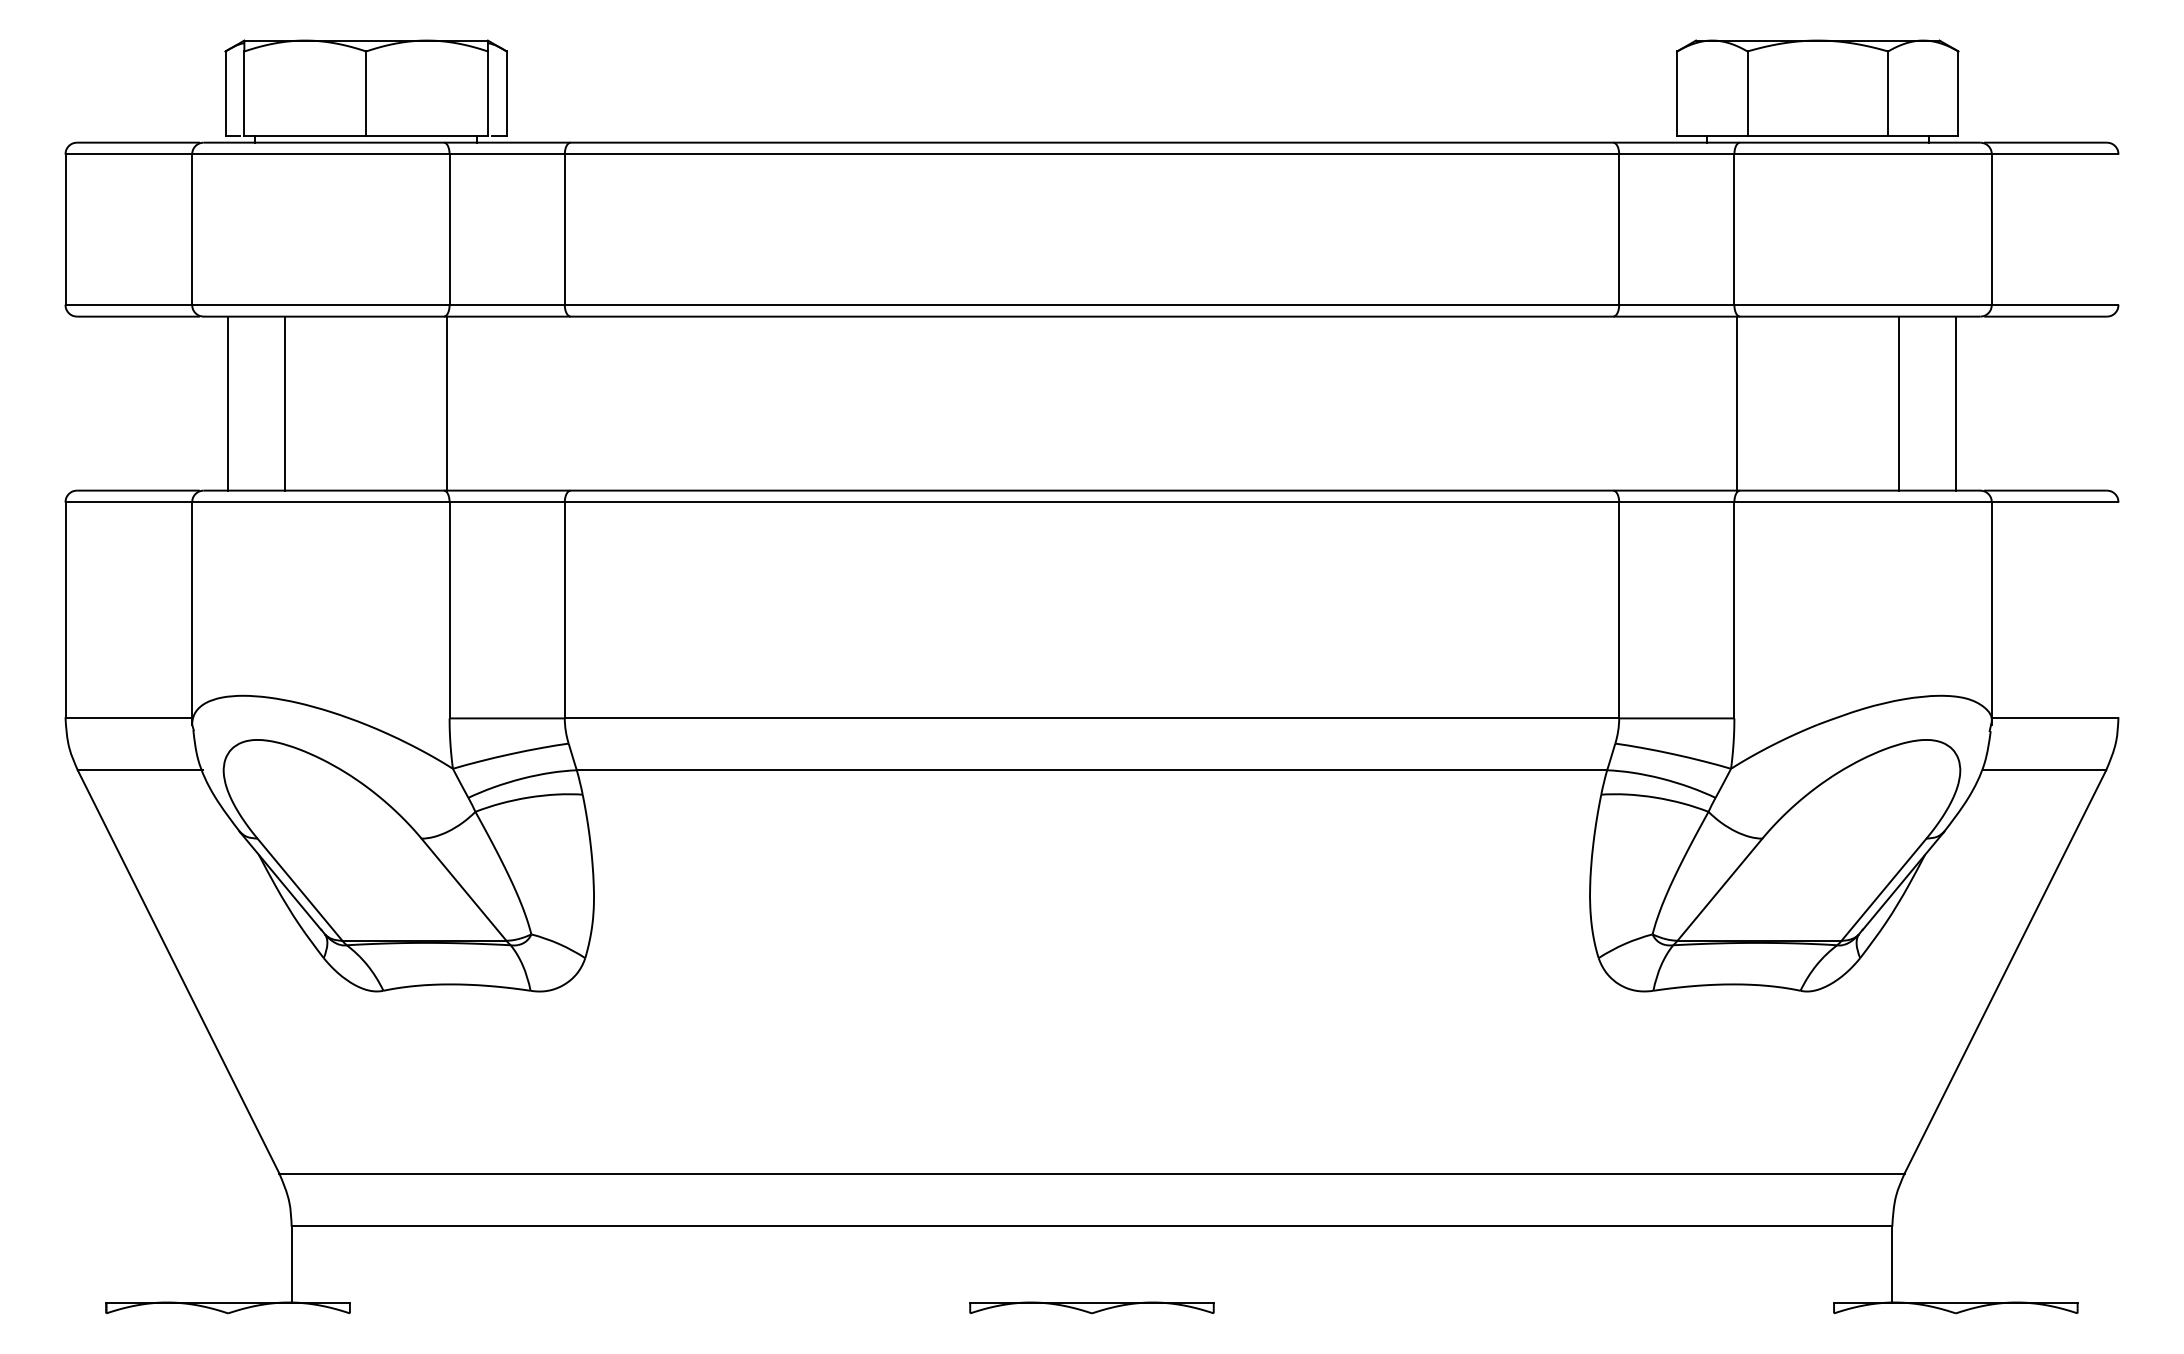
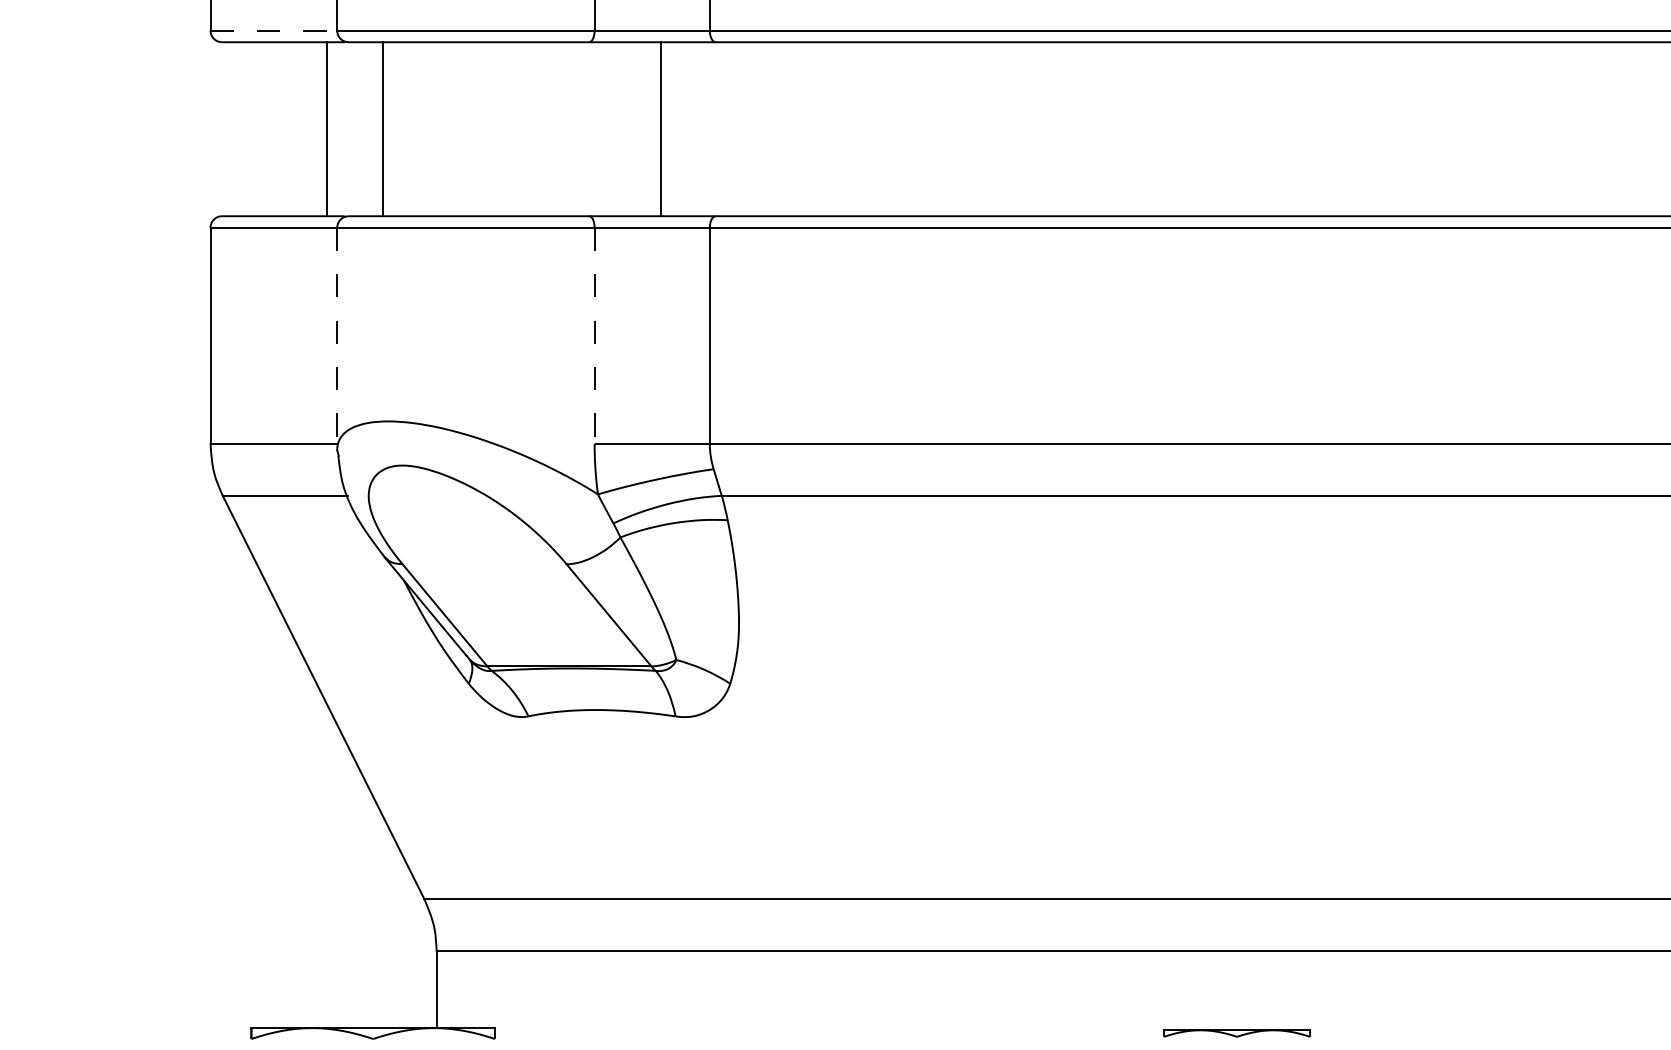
line: (129, 305) -> (274, 31), solid -> dashed
line: (227, 403) -> (326, 129), moved
line: (284, 403) -> (382, 129), moved
line: (447, 403) -> (661, 129), moved
line: (449, 610) -> (594, 336), solid -> dashed
line: (192, 613) -> (337, 339), solid -> dashed
part: (1091, 1307) -> (1236, 1033), size x0.6

